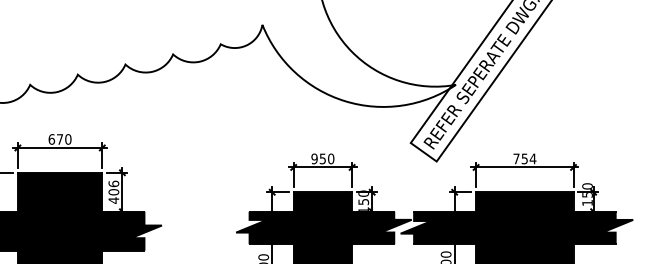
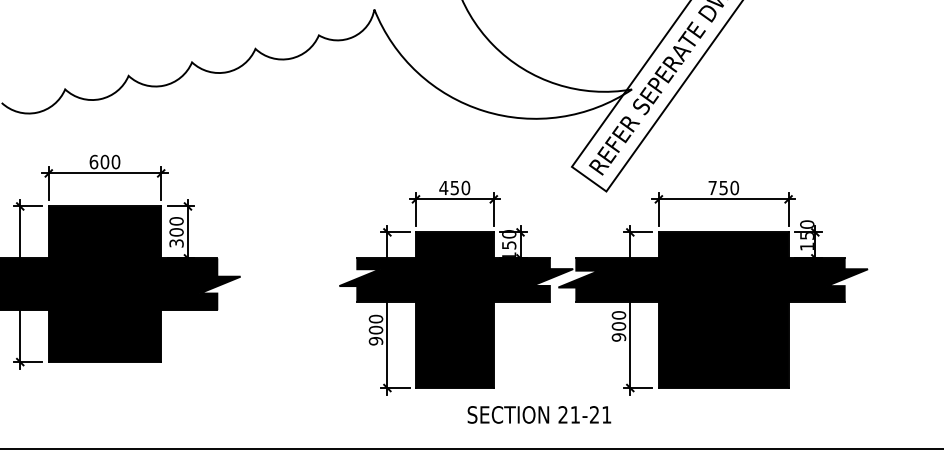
text: (59, 139) -> (104, 161), 670 -> 600
text: (314, 158) -> (443, 187), 950 -> 450
text: (532, 158) -> (734, 187), 754 -> 750
text: (113, 192) -> (176, 232), 406 -> 300

